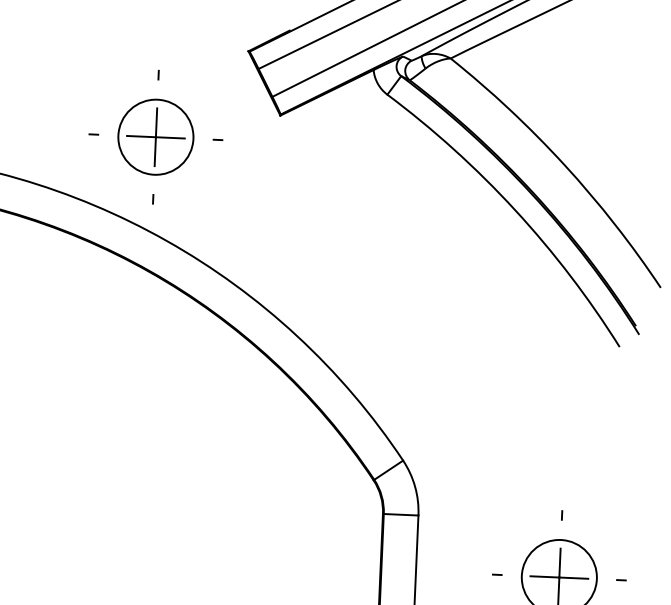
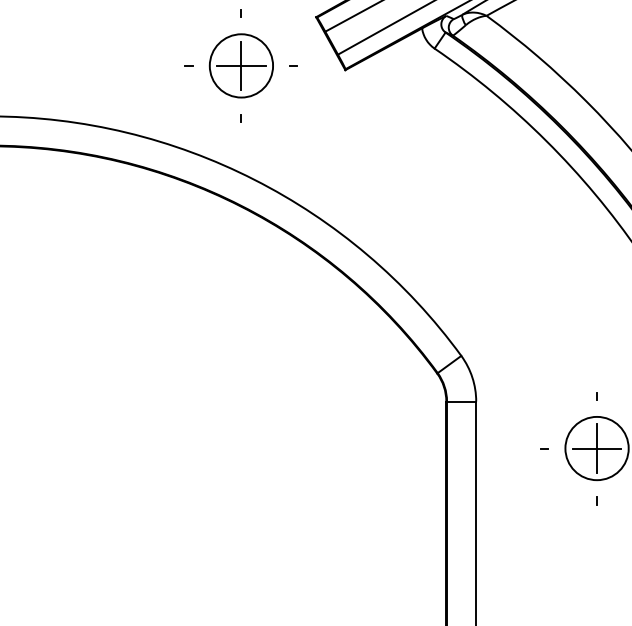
part: (154, 136) -> (240, 65), moved

